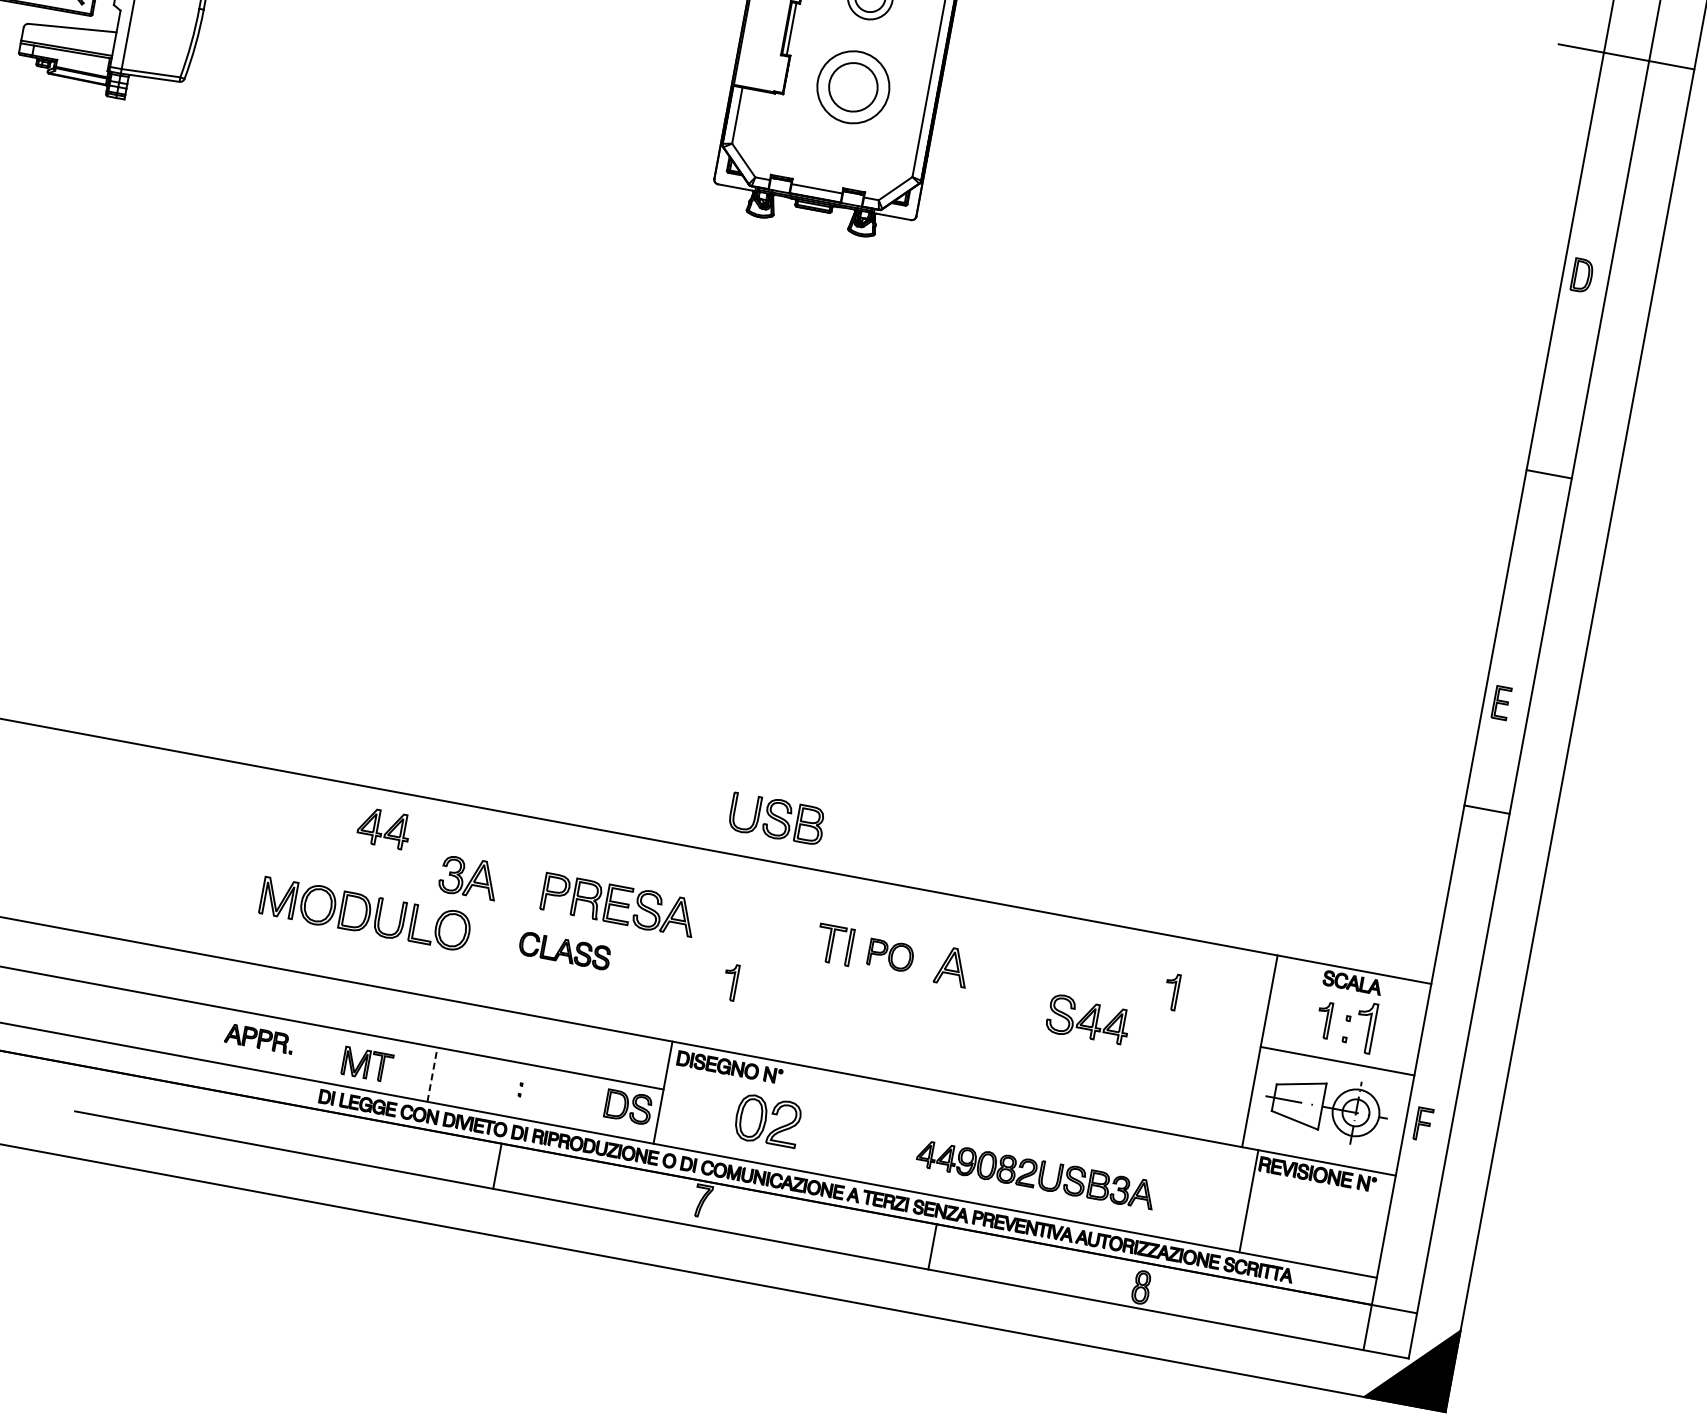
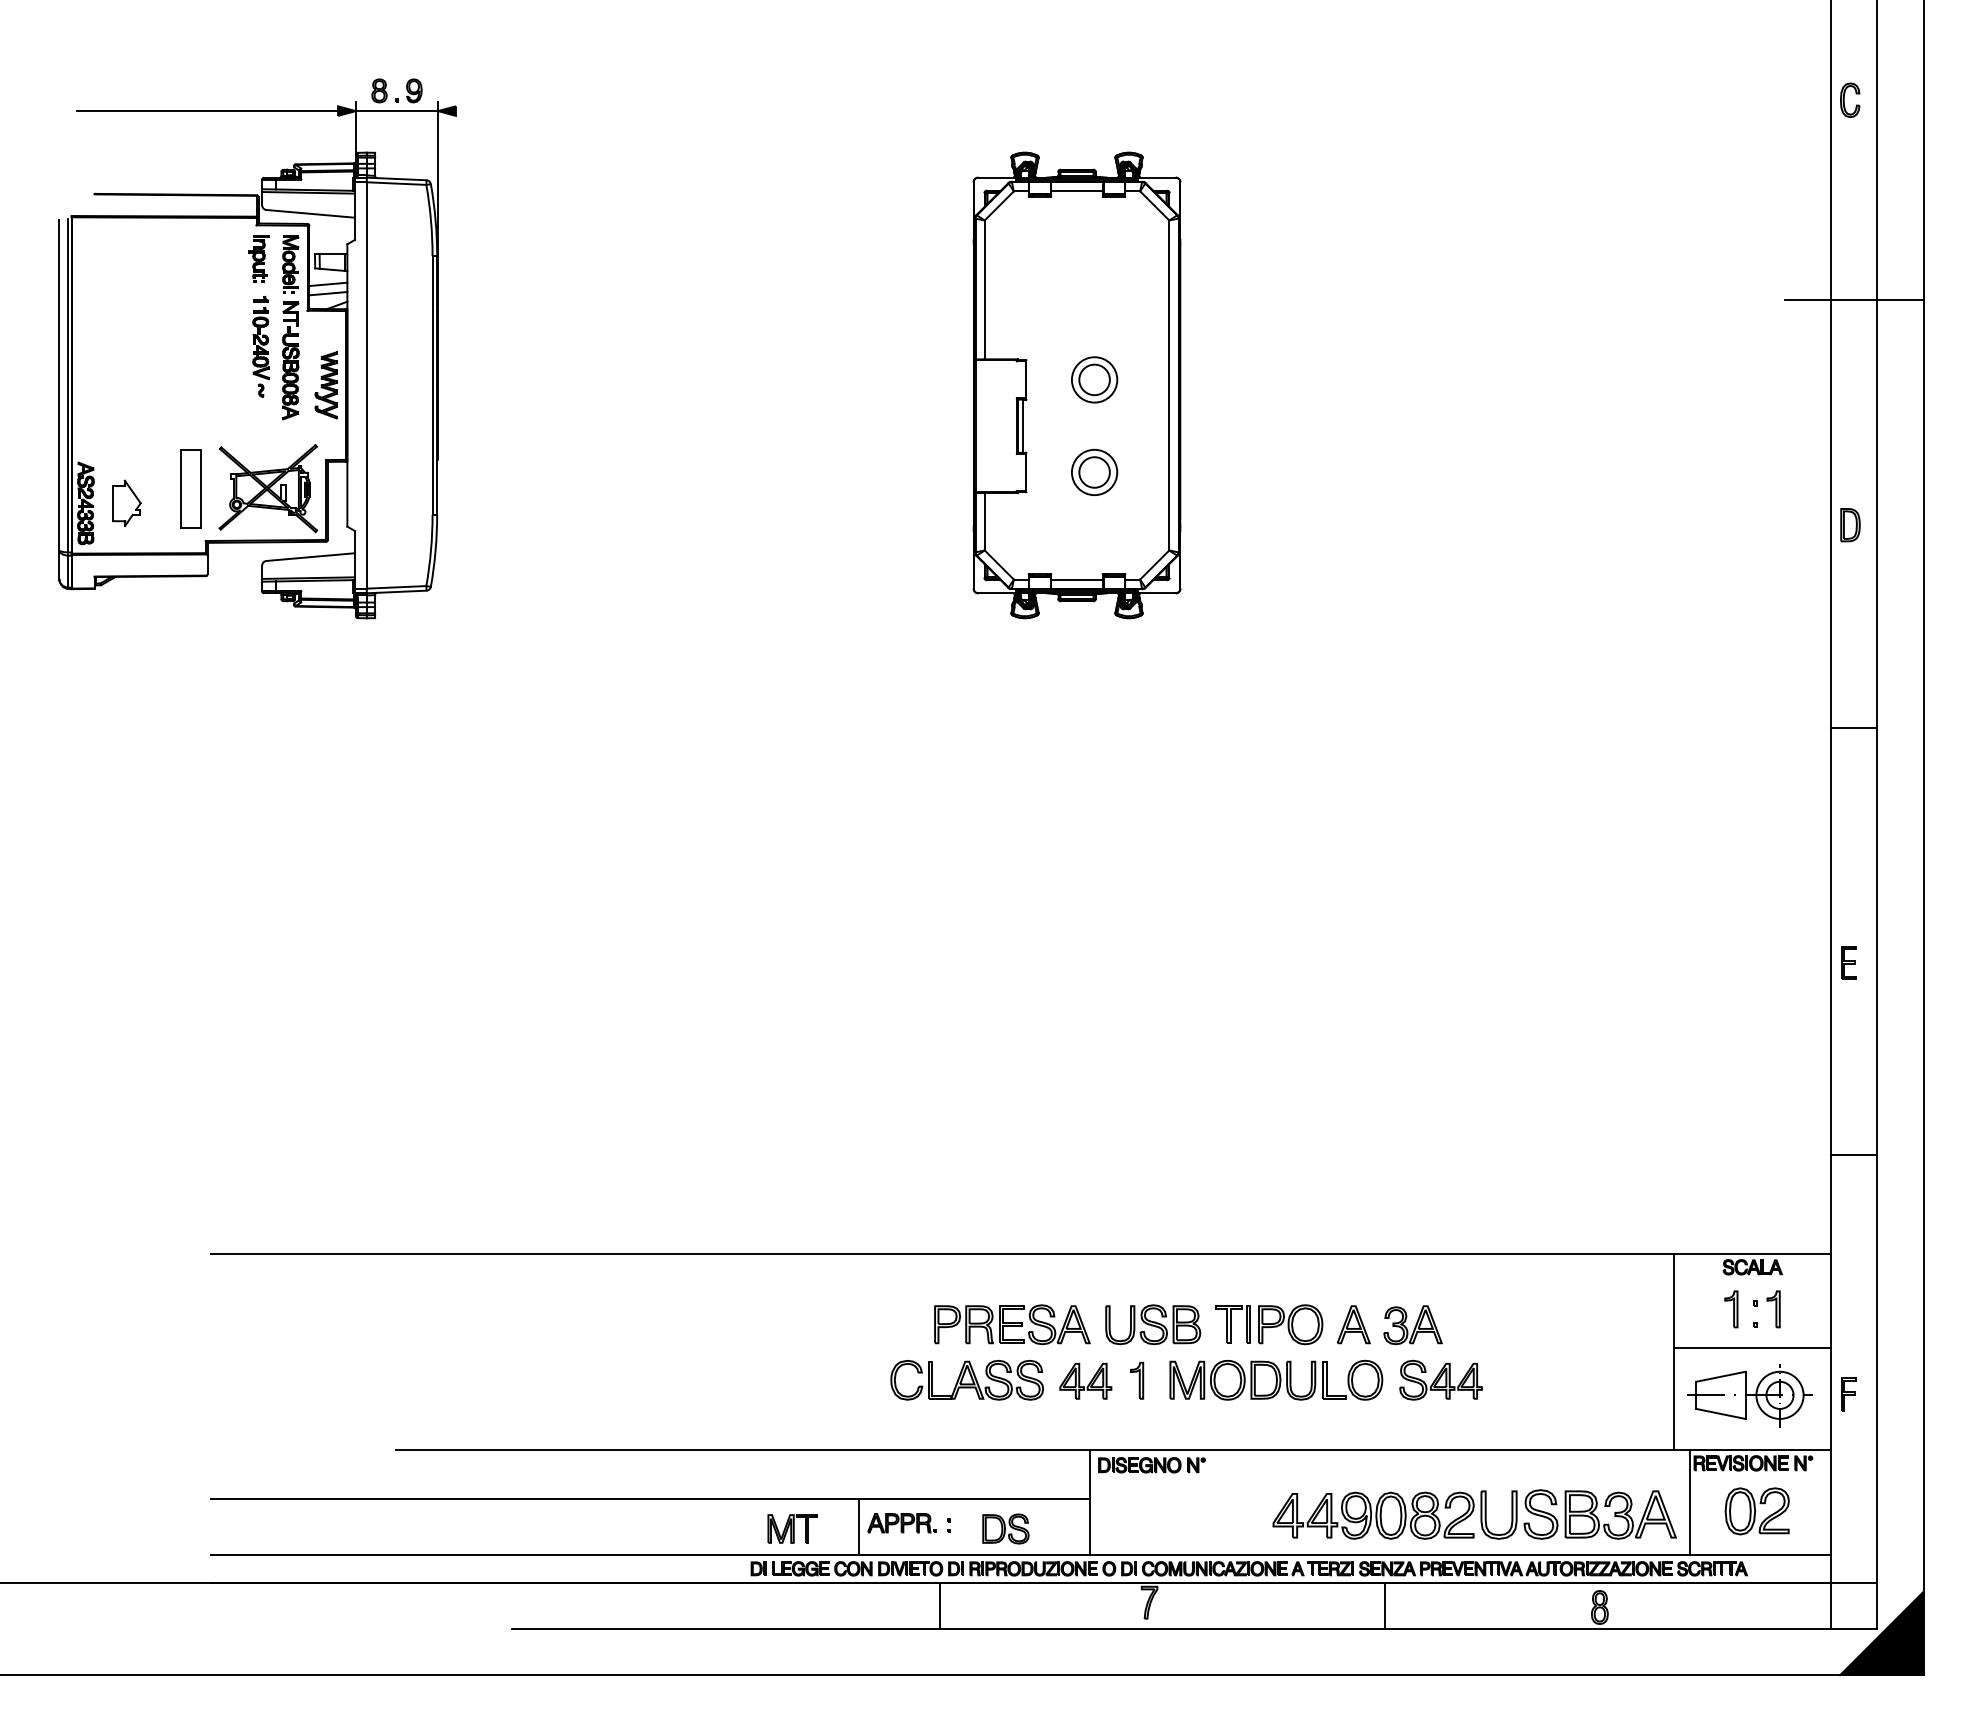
part: (853, 87) -> (1094, 472), size x0.62
line: (1486, 809) -> (1853, 1155), moved
part: (777, 818) -> (1153, 1324), moved
part: (383, 827) -> (1085, 1380), moved
part: (468, 877) -> (1412, 1325), moved
part: (365, 913) -> (1276, 1379), moved
part: (565, 950) -> (967, 1379), size x1.67
part: (890, 955) -> (1290, 1324), size x1.43
part: (1171, 991) -> (1575, 1309), removed
part: (1088, 1018) -> (1440, 1379), moved
part: (1365, 1027) -> (1773, 1309), size x0.71
part: (258, 1038) -> (901, 1523), moved
line: (431, 1075) -> (858, 1527), dashed -> solid
part: (628, 1106) -> (1005, 1528), moved
part: (766, 1121) -> (1756, 1511), moved
part: (1036, 1173) -> (1474, 1514), size x1.67

